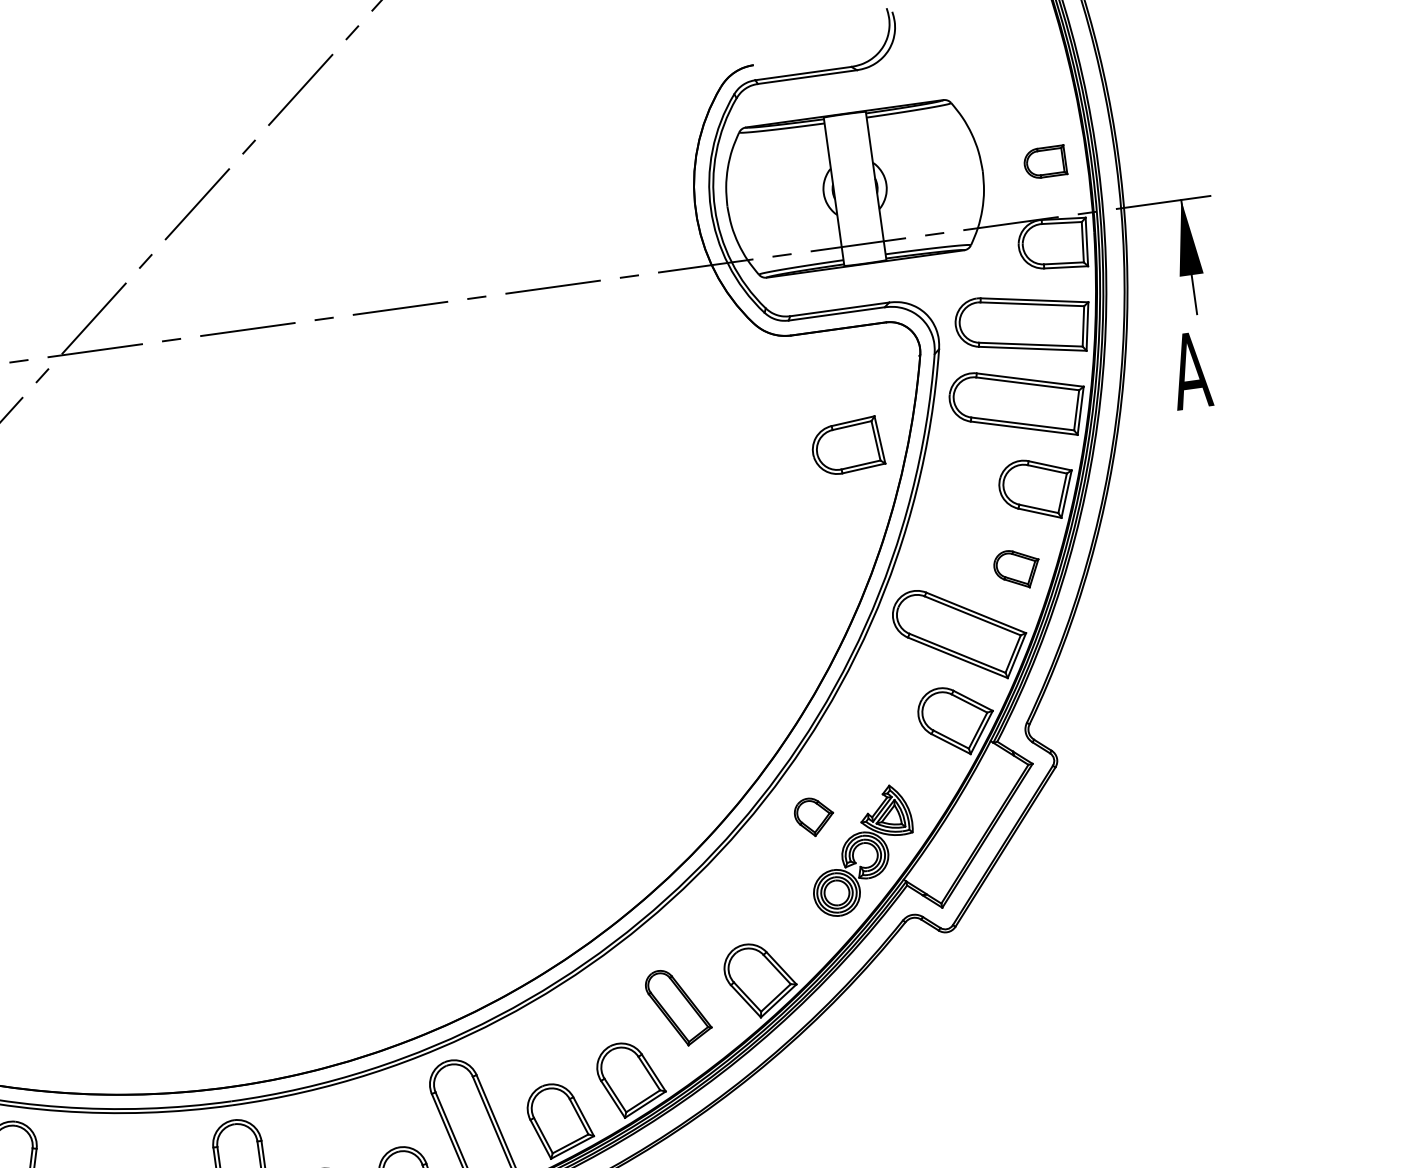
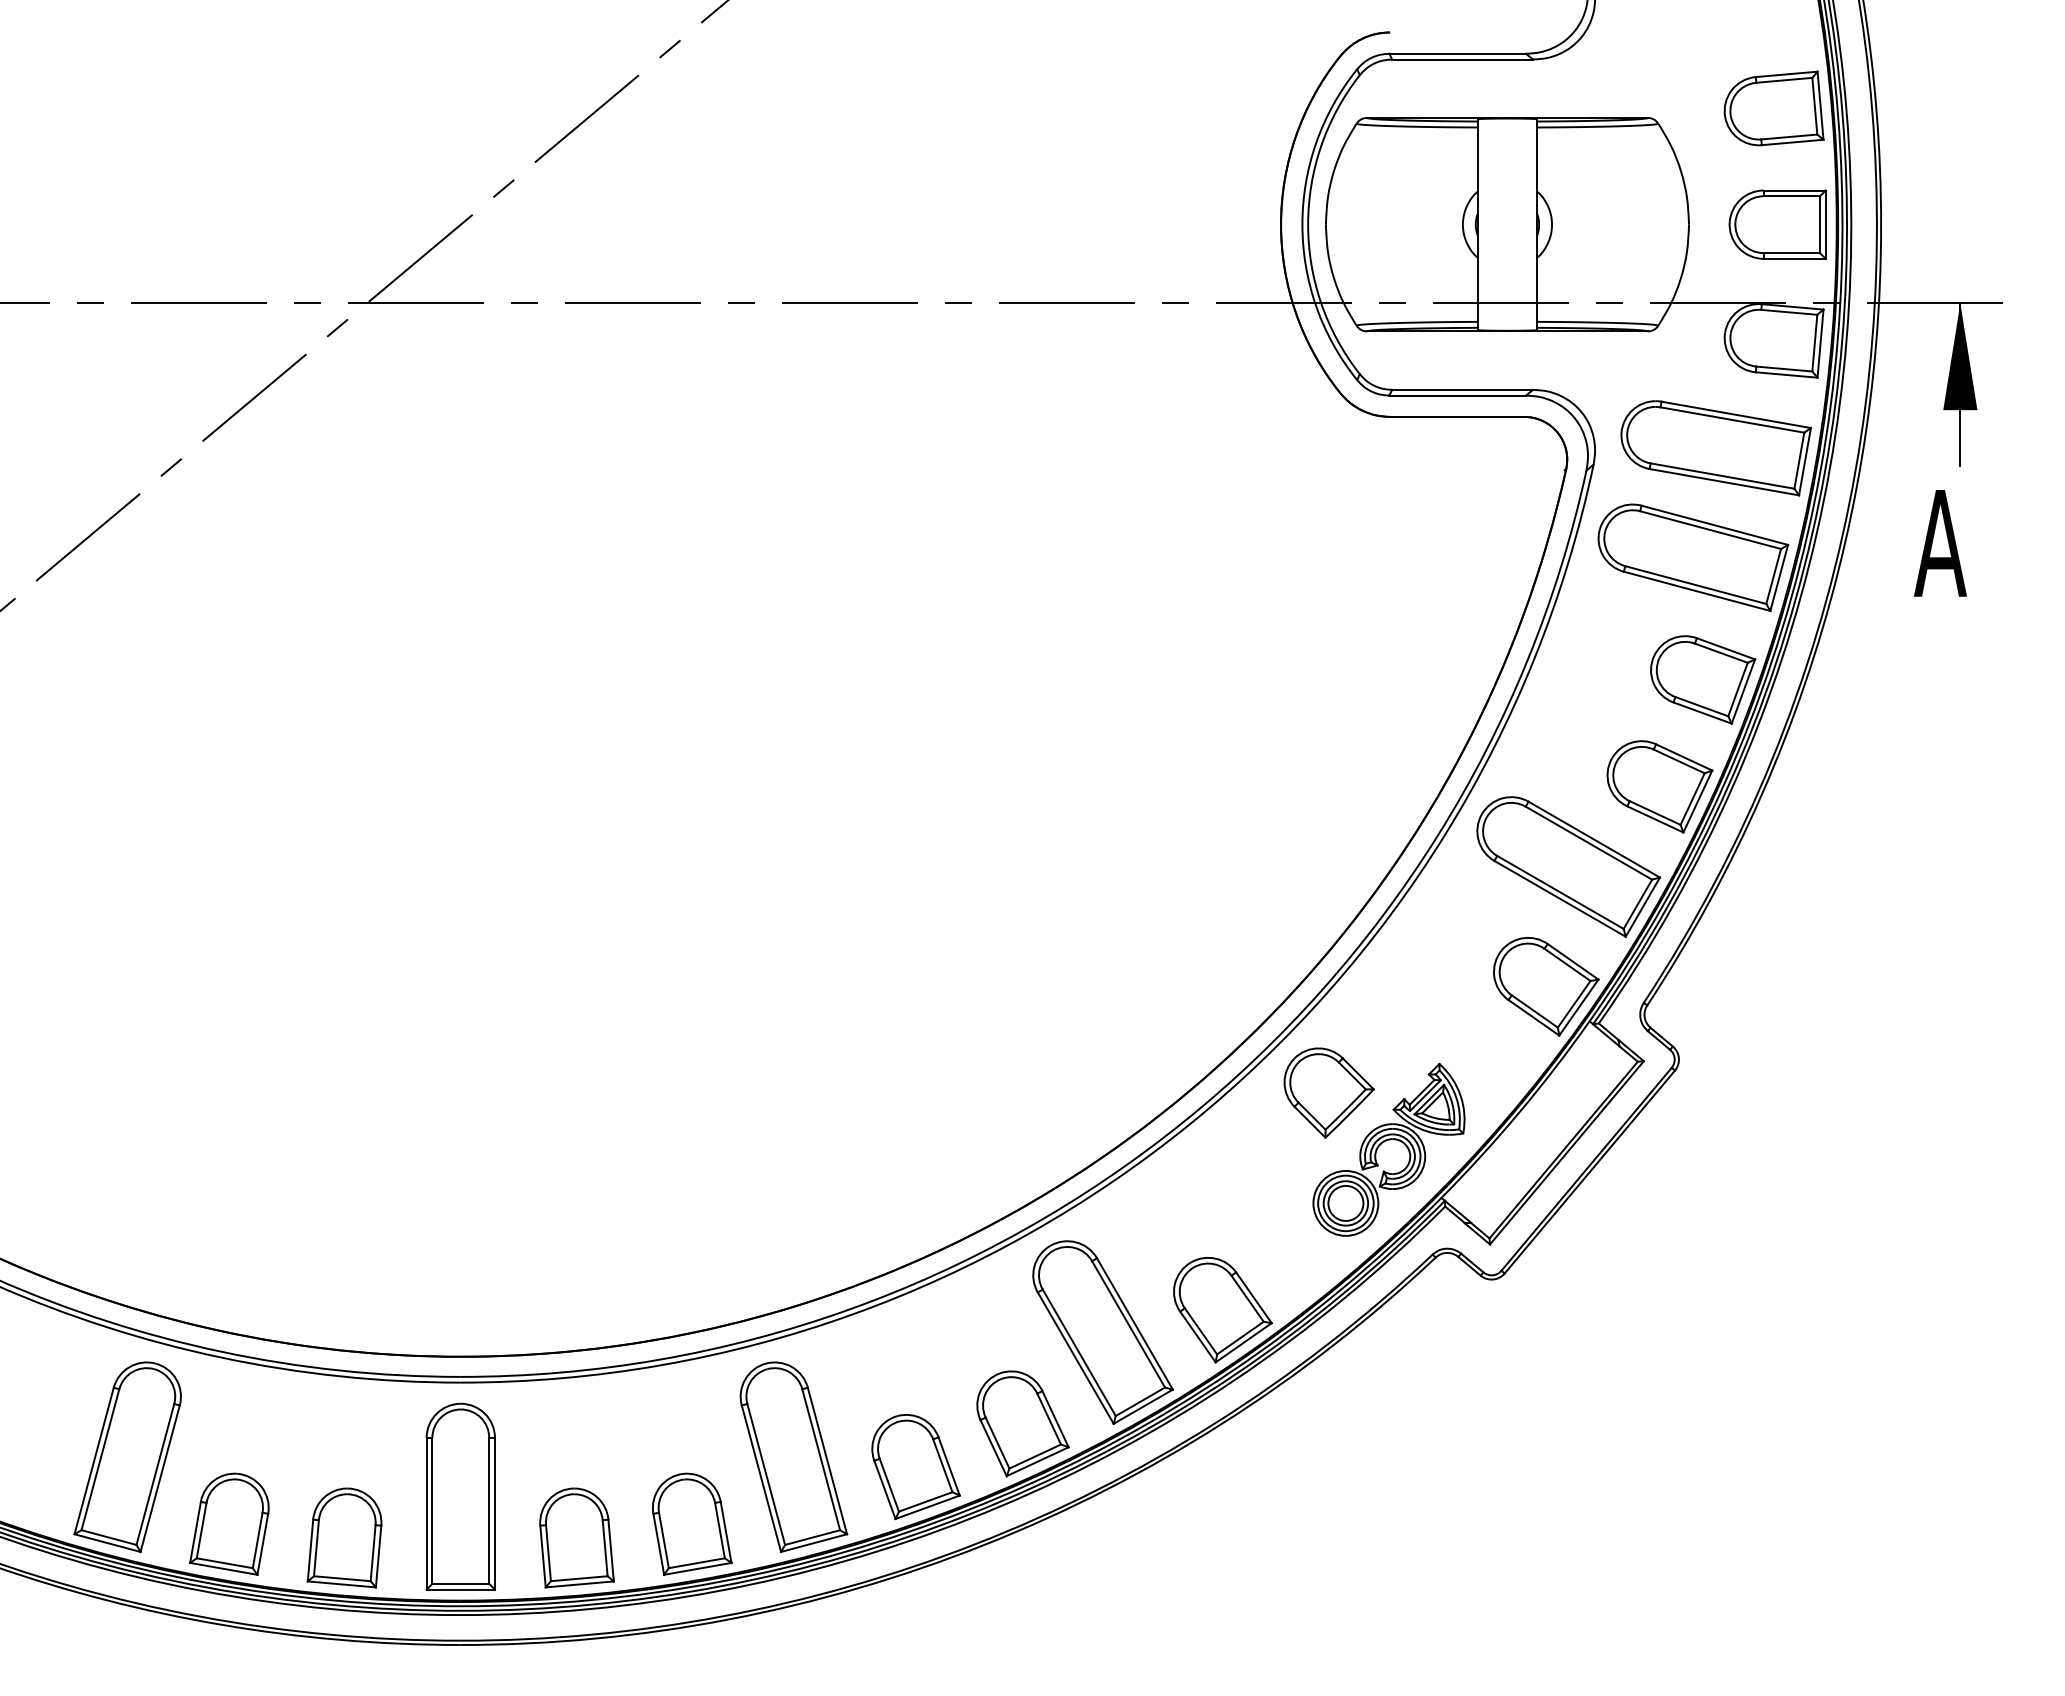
part: (1044, 162) -> (1777, 224), size x1.67
part: (847, 446) -> (1773, 108), moved
part: (1016, 569) -> (1659, 786), size x1.67
part: (813, 816) -> (1328, 1092), size x1.67
part: (678, 1007) -> (1102, 1332), size x1.67

